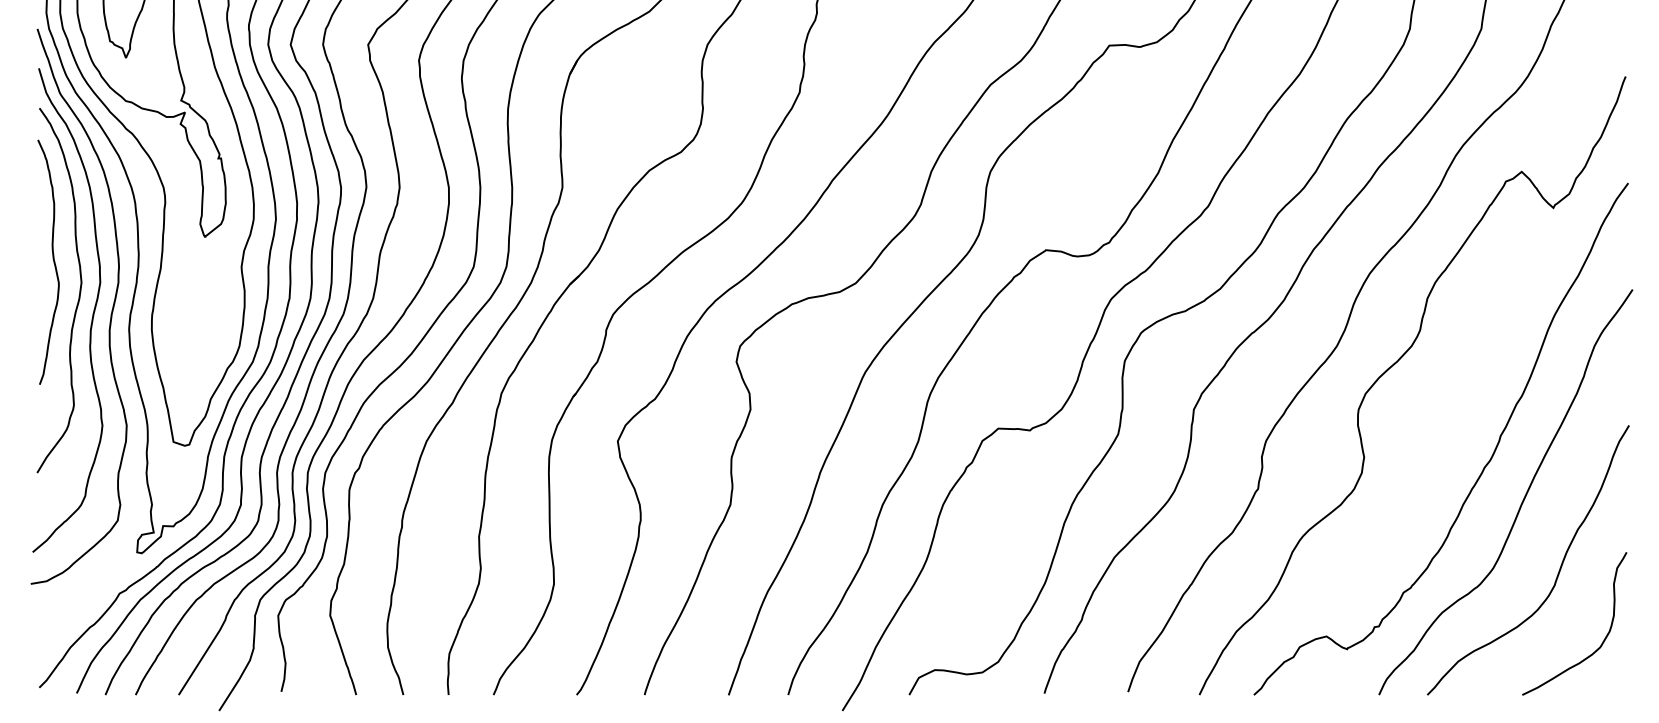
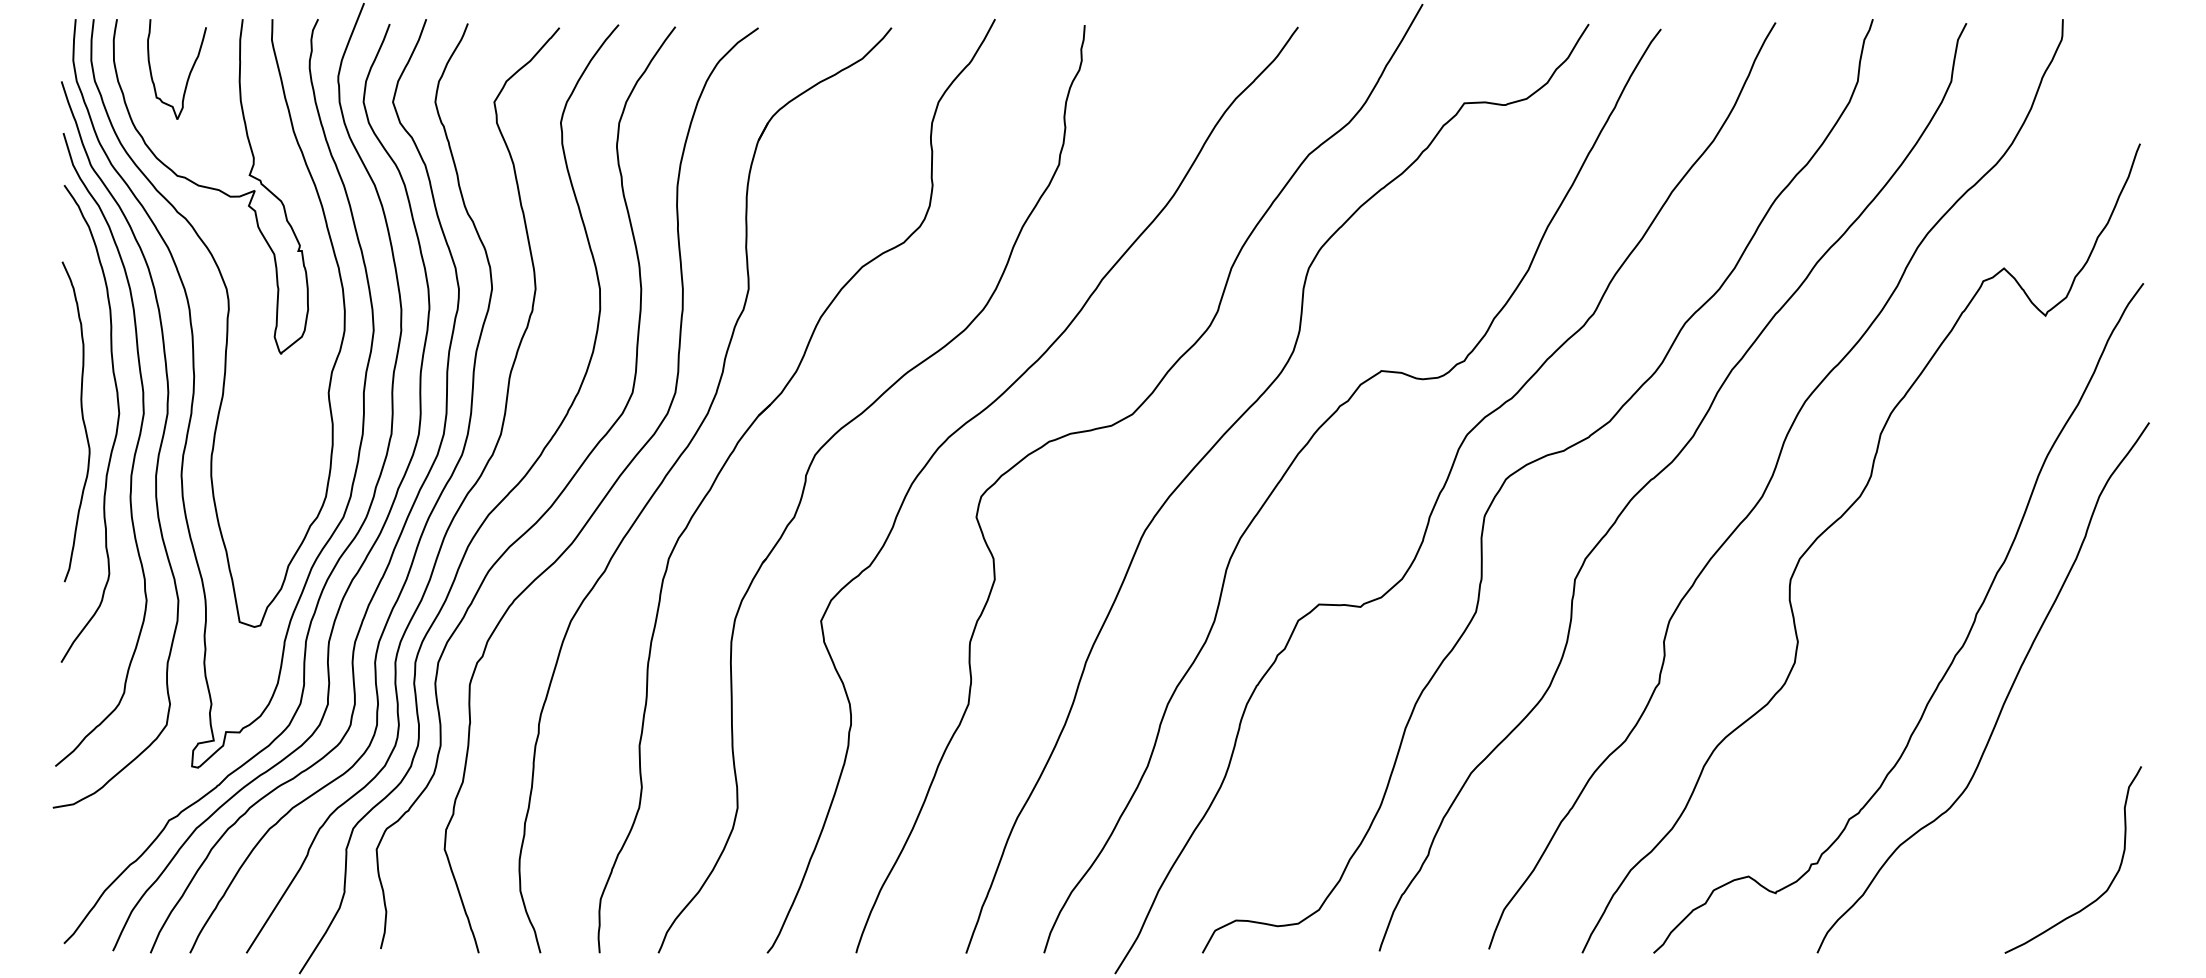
curve: (53, 262) -> (82, 421), moved
curve: (1558, 570) -> (2052, 790), removed

